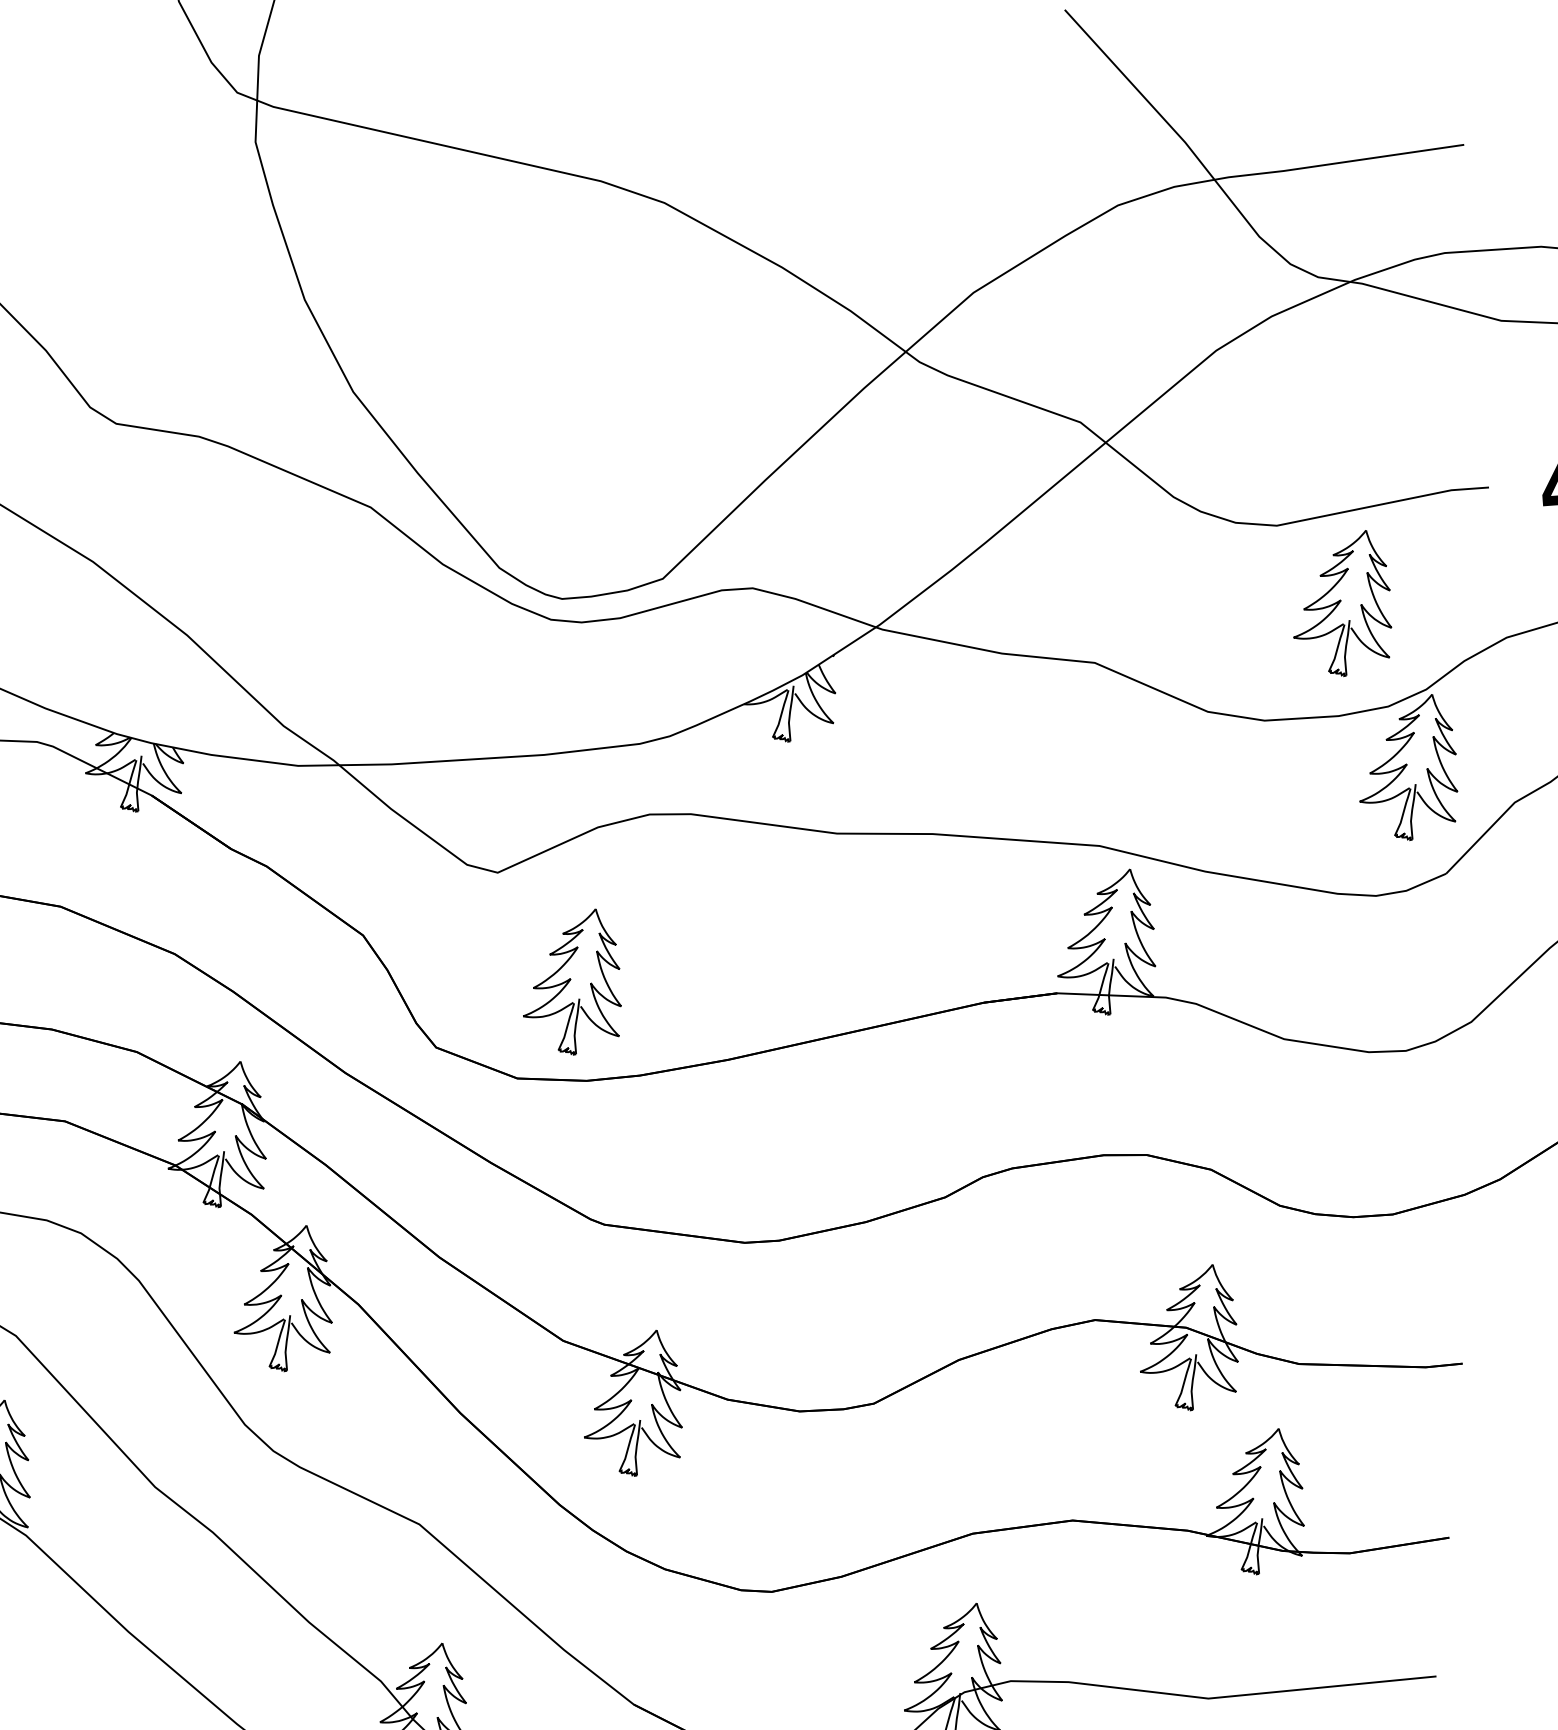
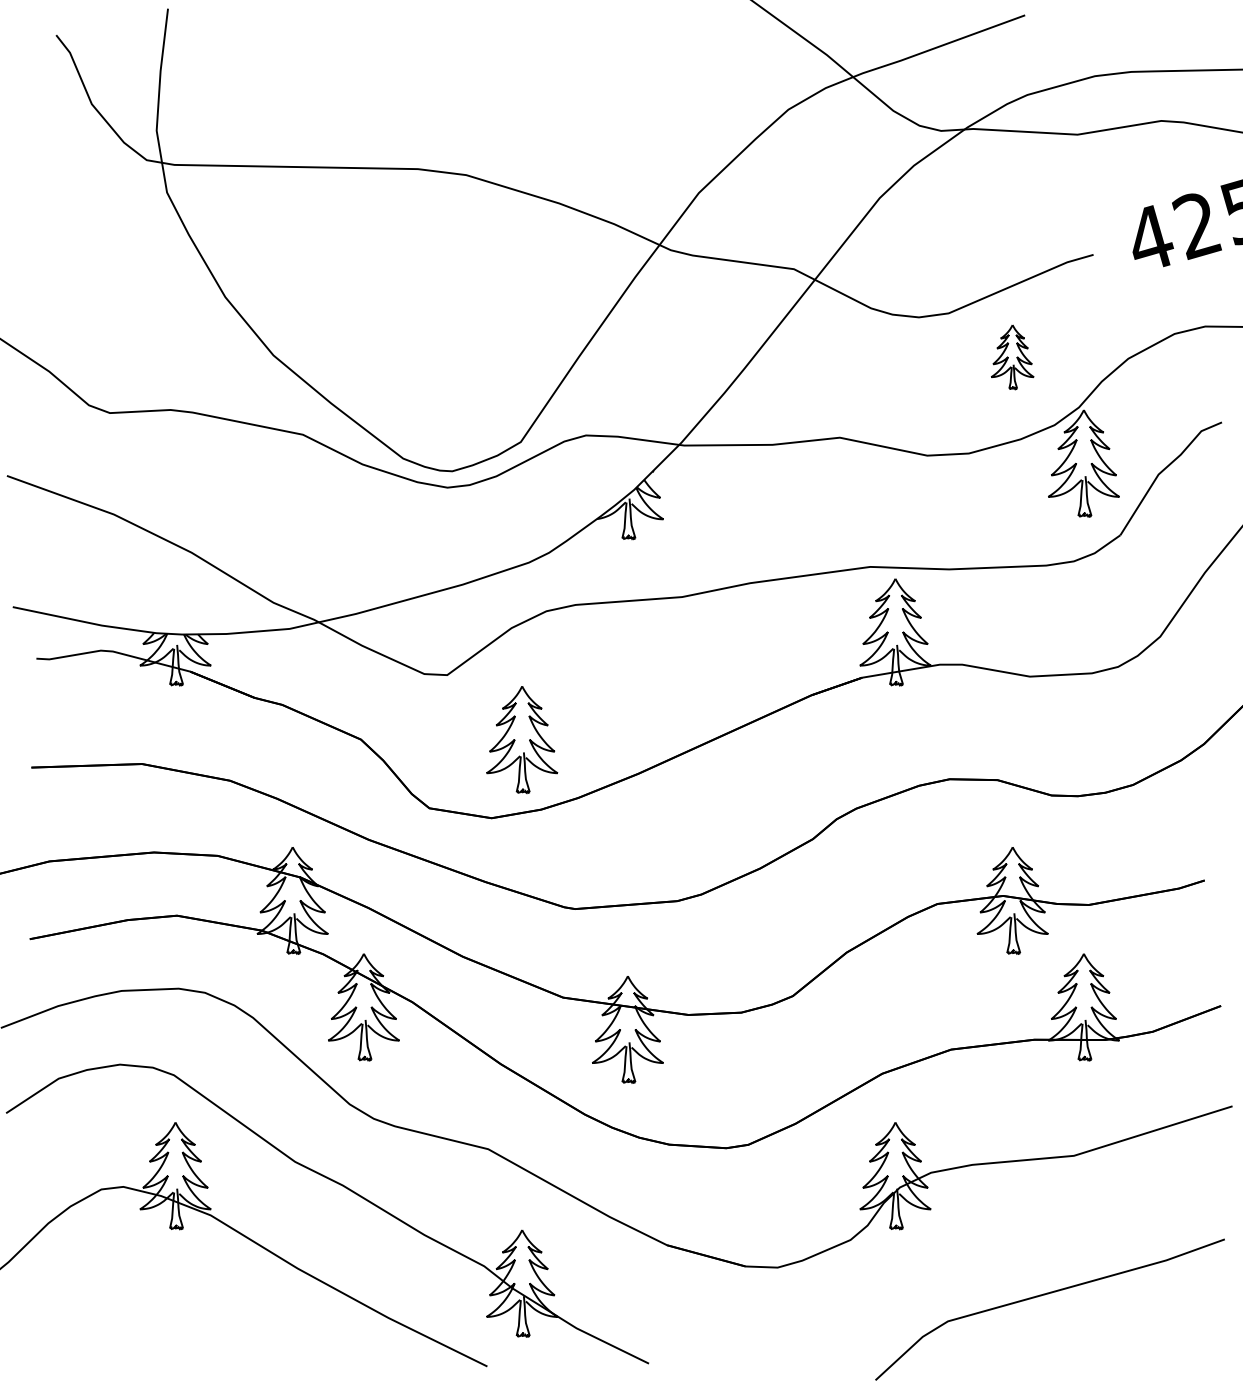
part: (1350, 603) -> (1012, 357), size x0.6

